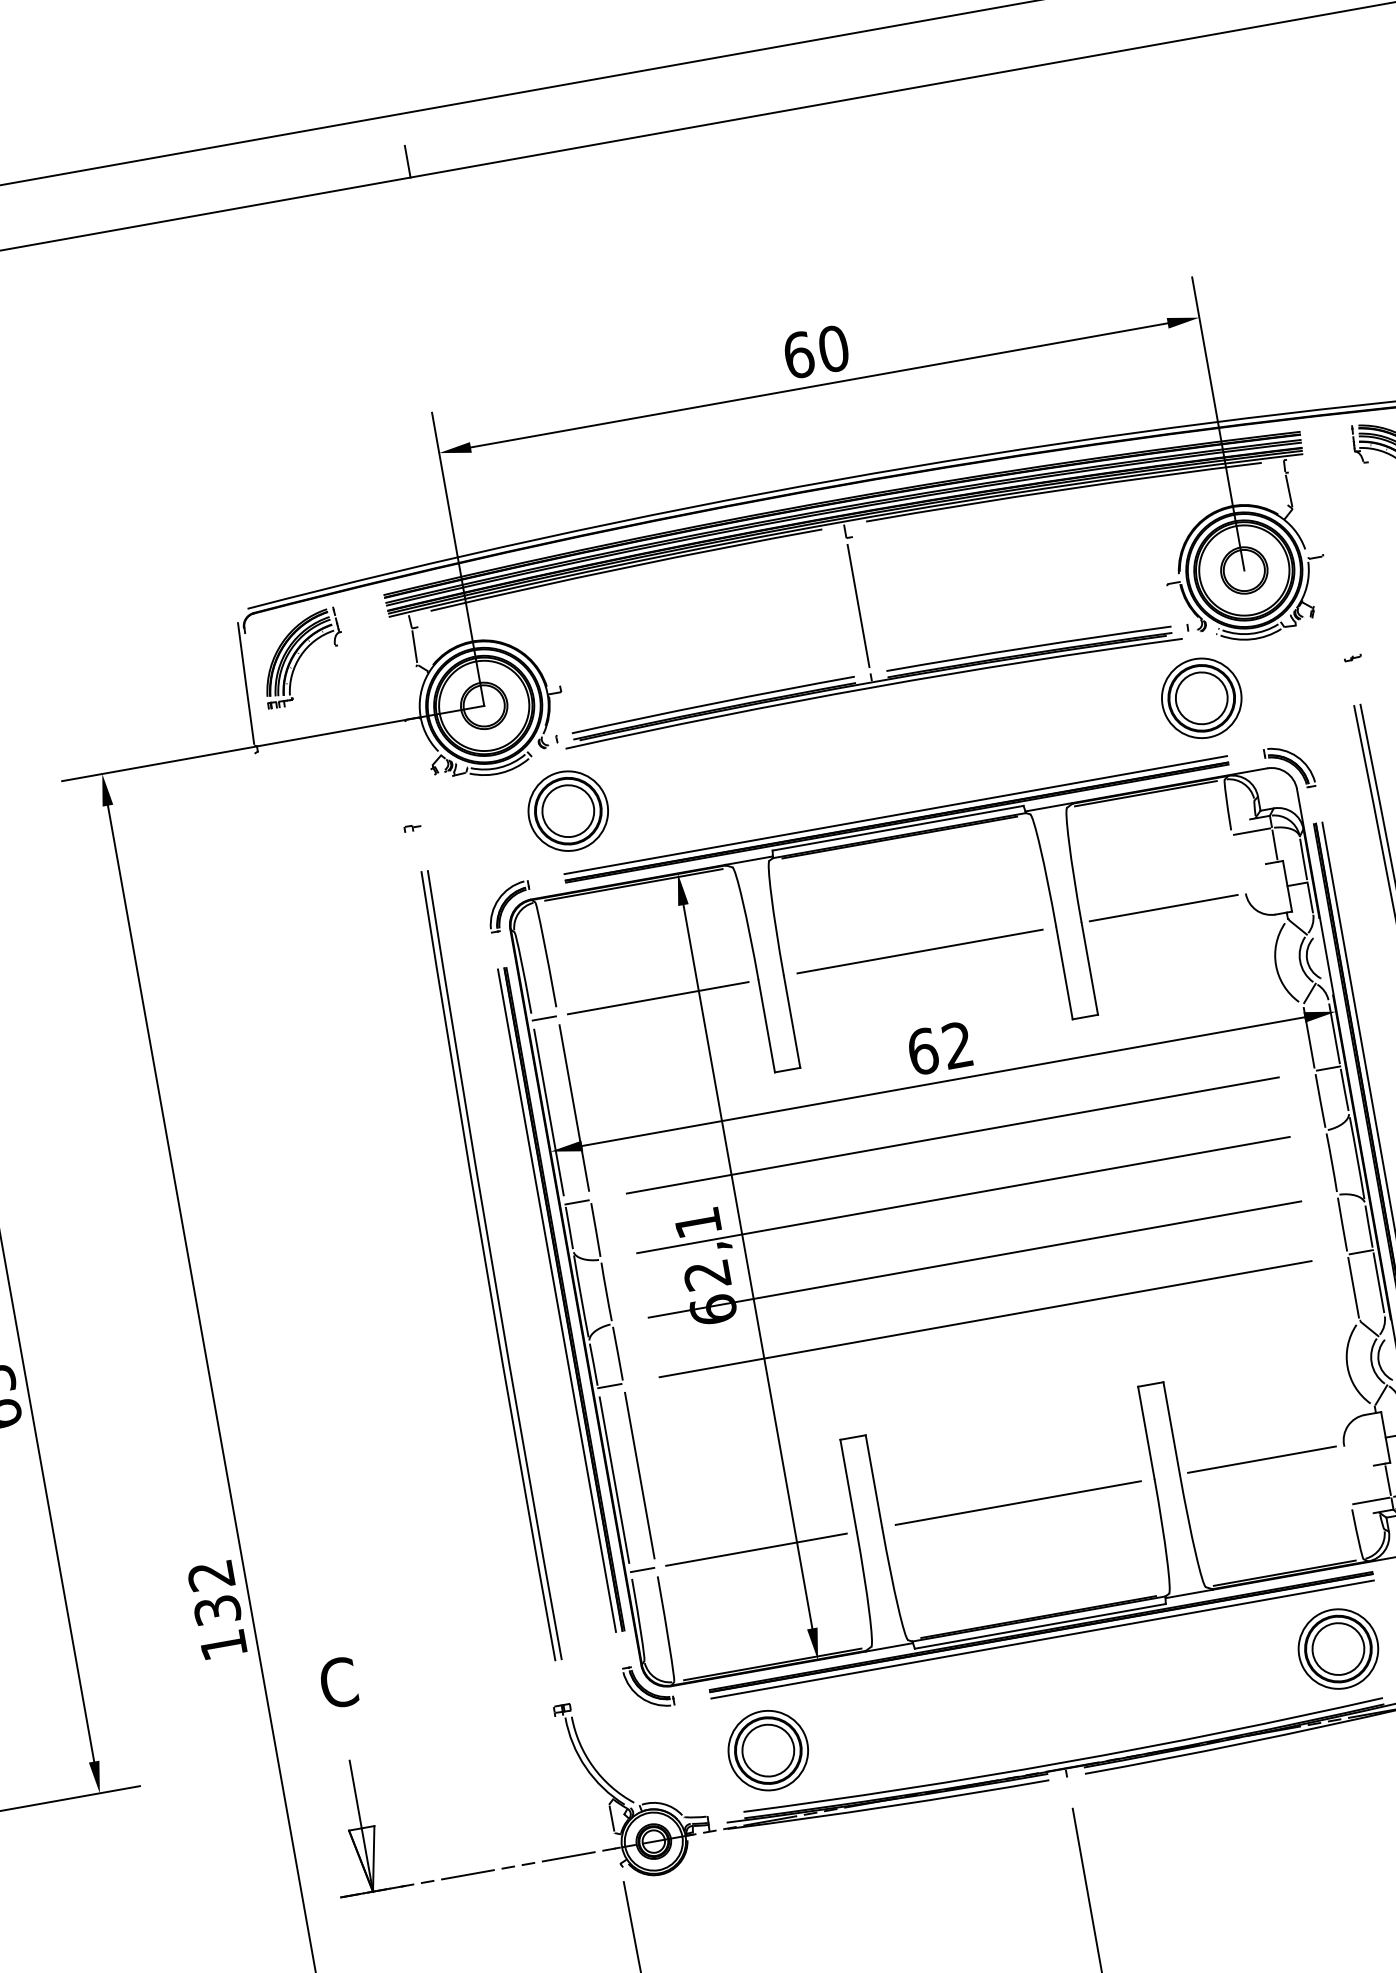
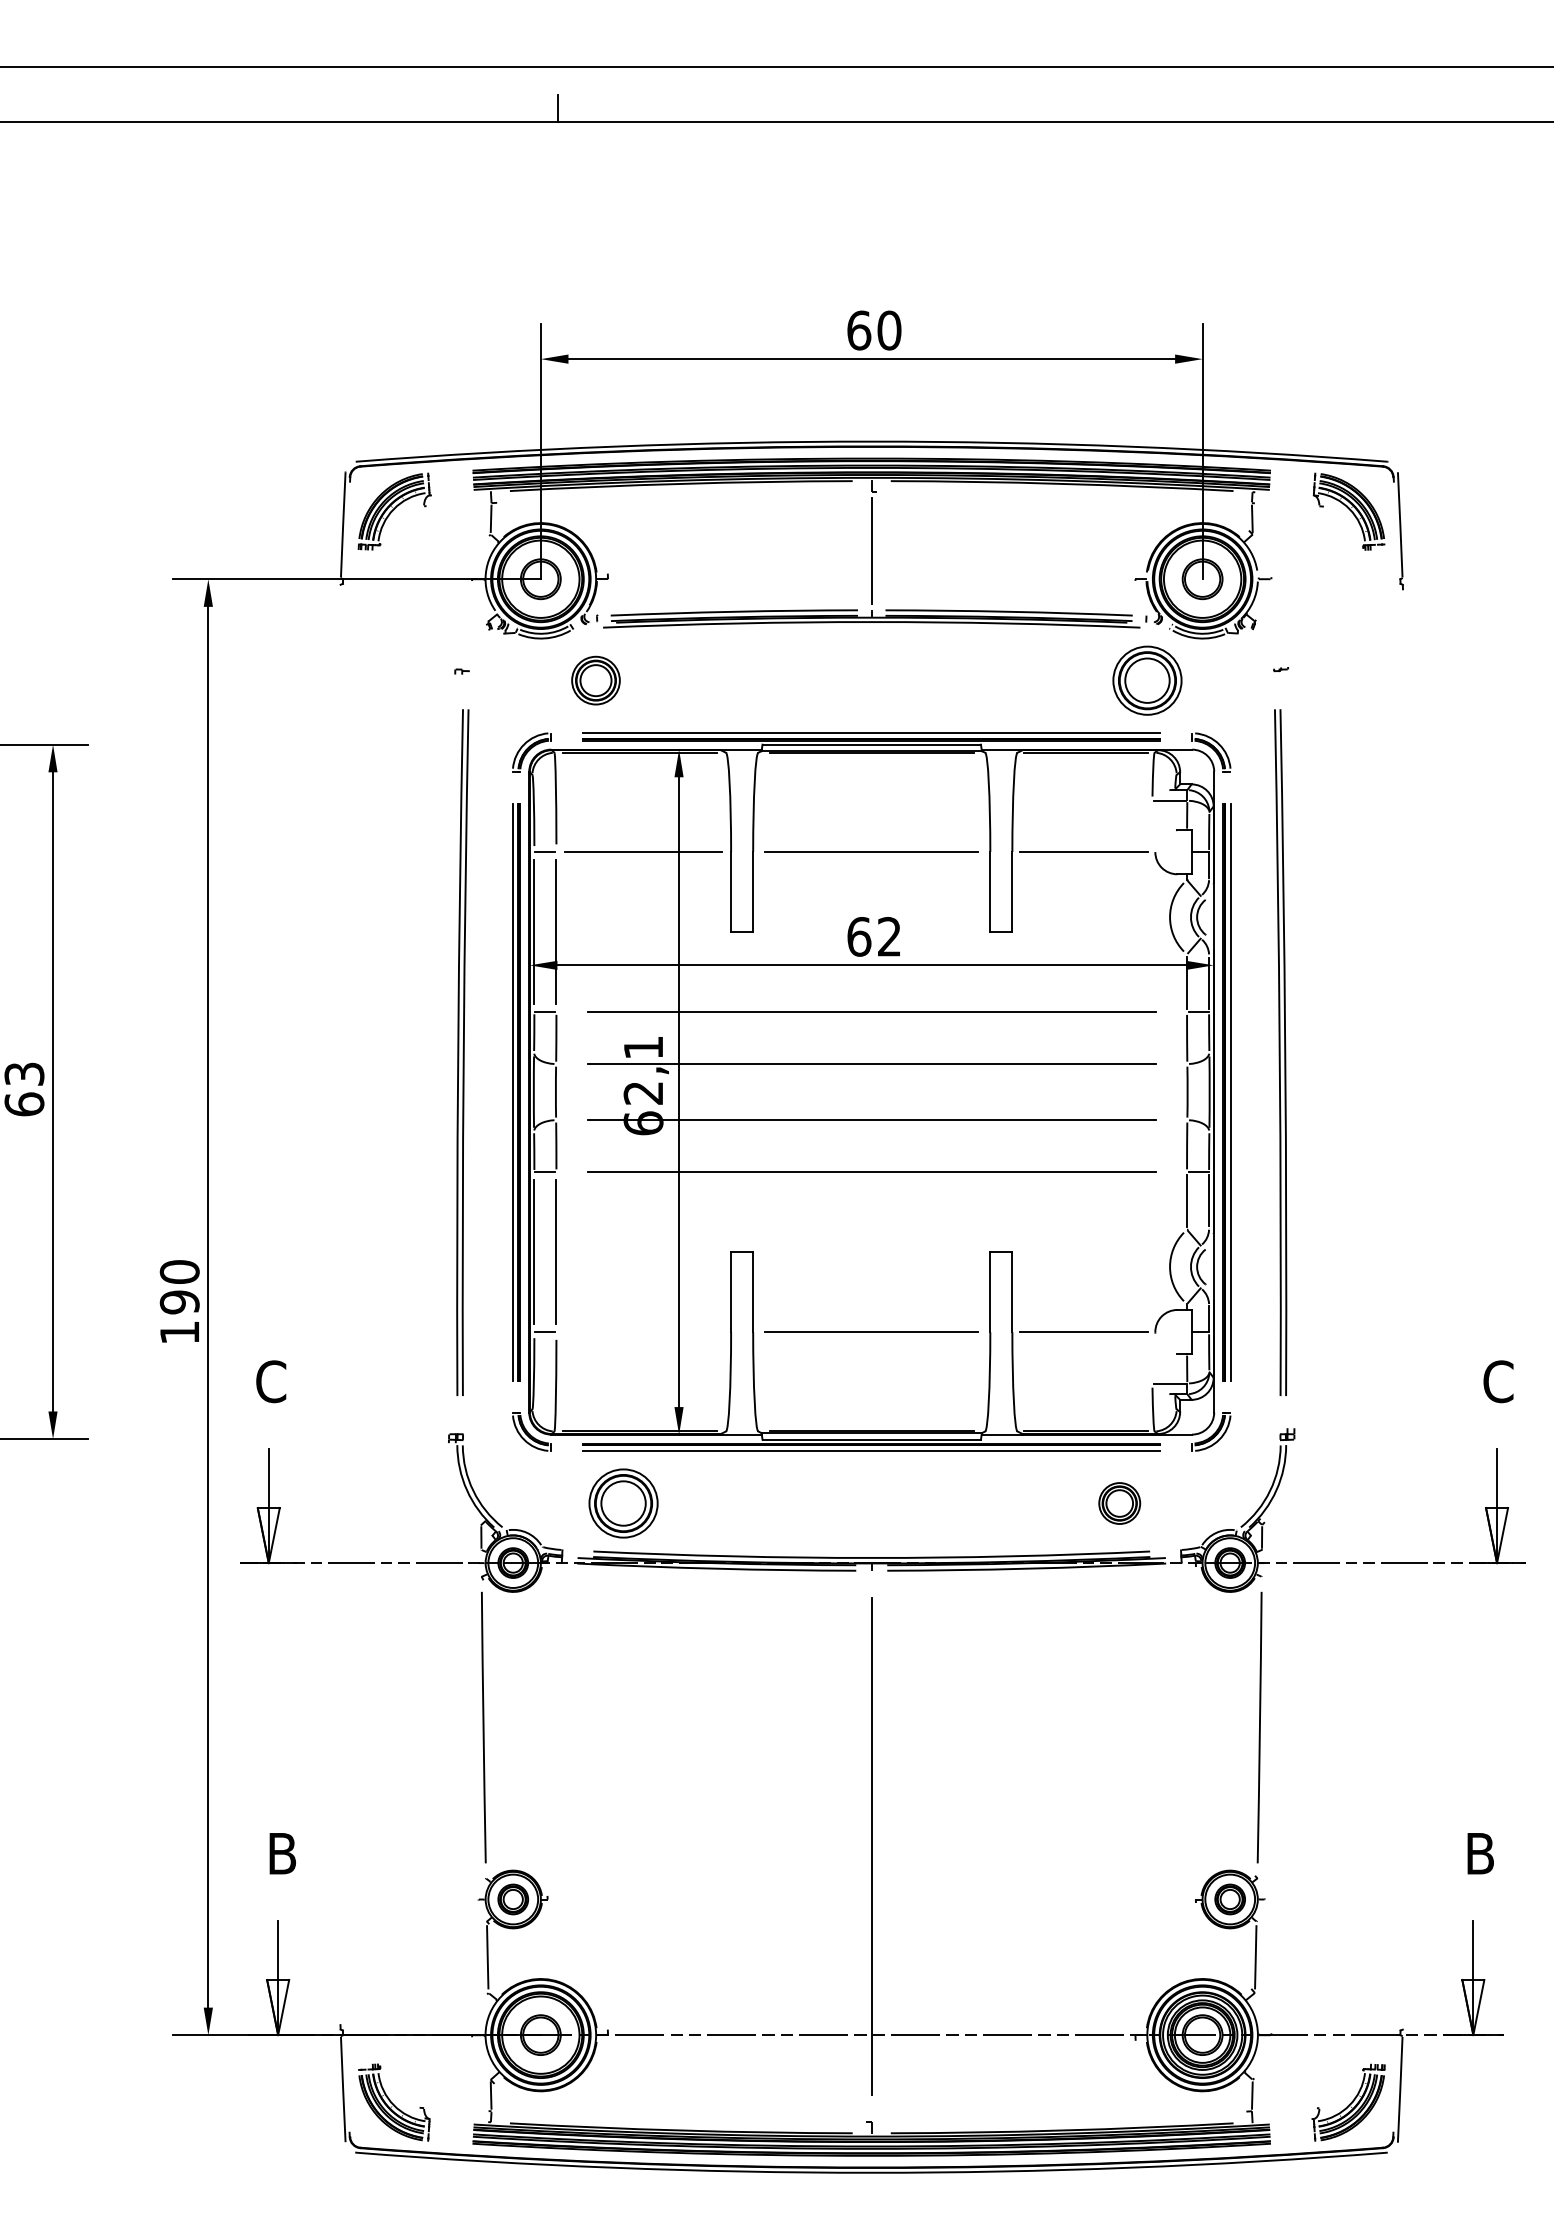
part: (567, 811) -> (595, 680), size x0.7
line: (756, 1550) -> (643, 1332), removed
text: (214, 1593) -> (179, 1287), 132 -> 190
part: (1337, 1649) -> (1119, 1503), size x0.6

